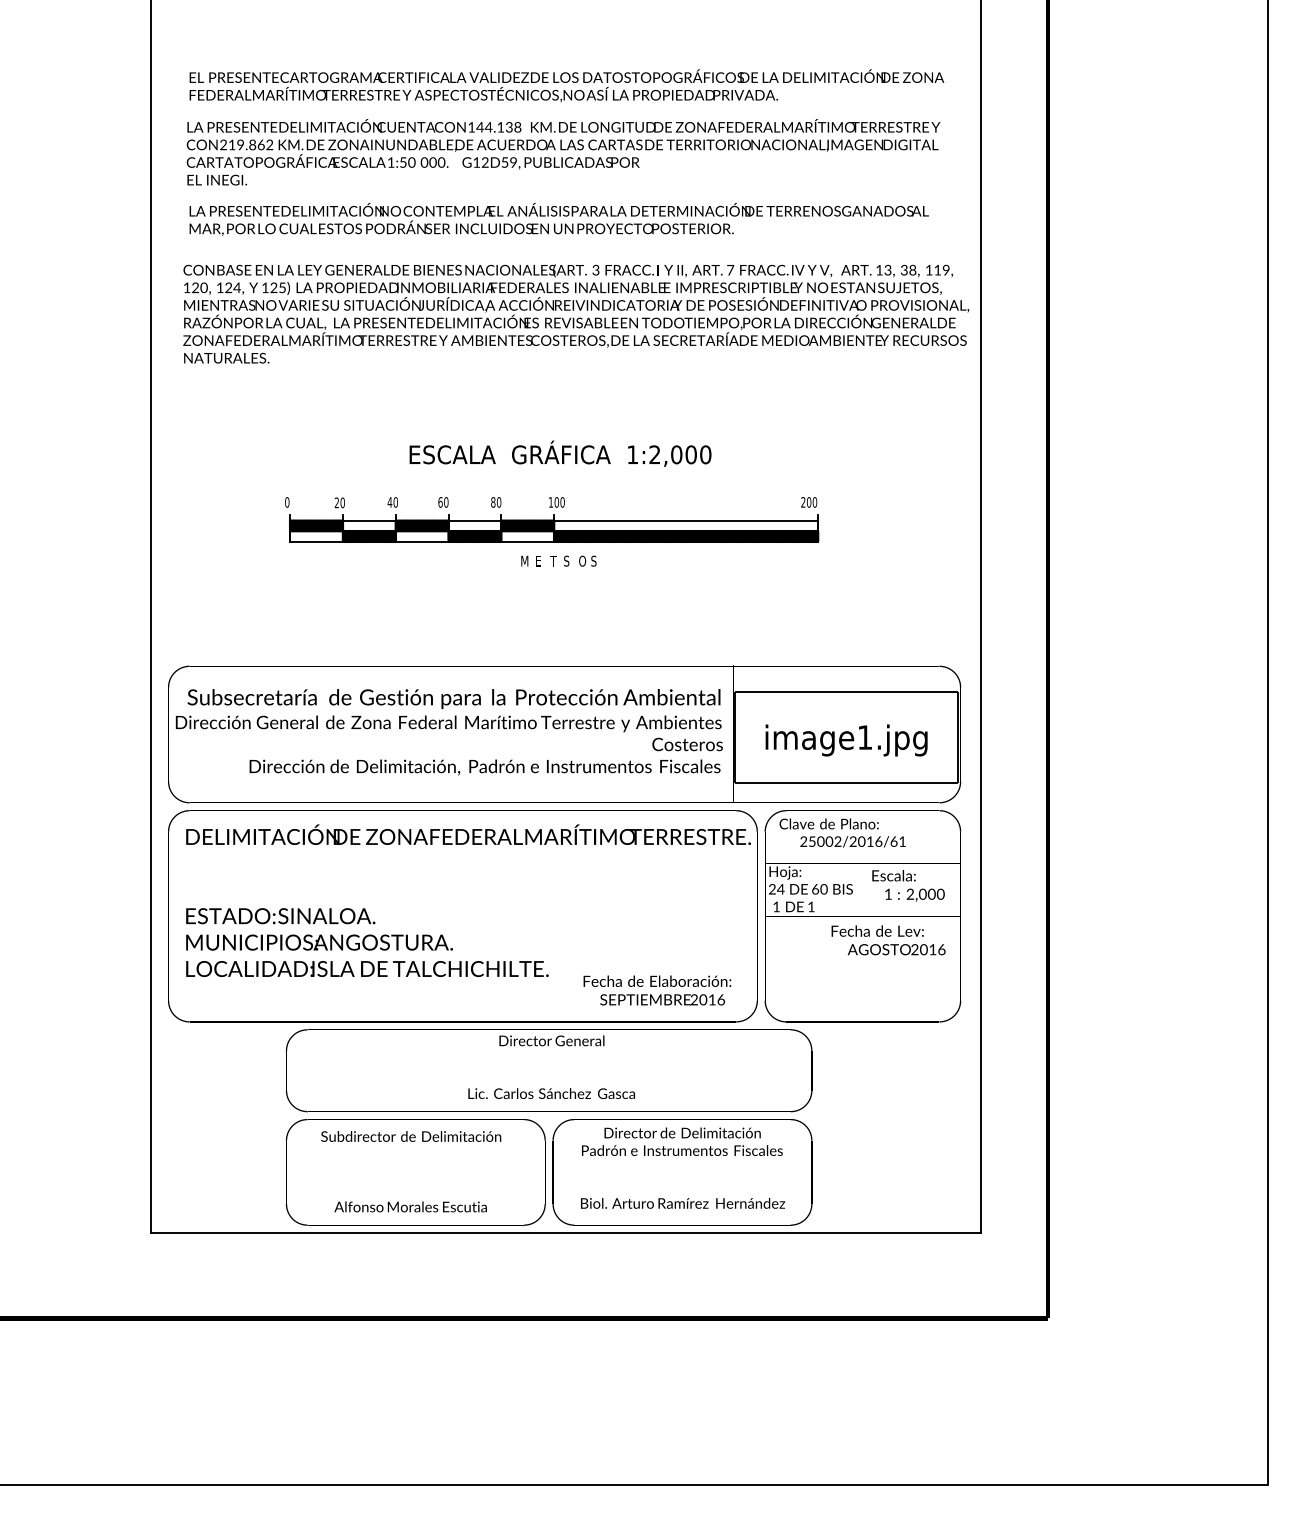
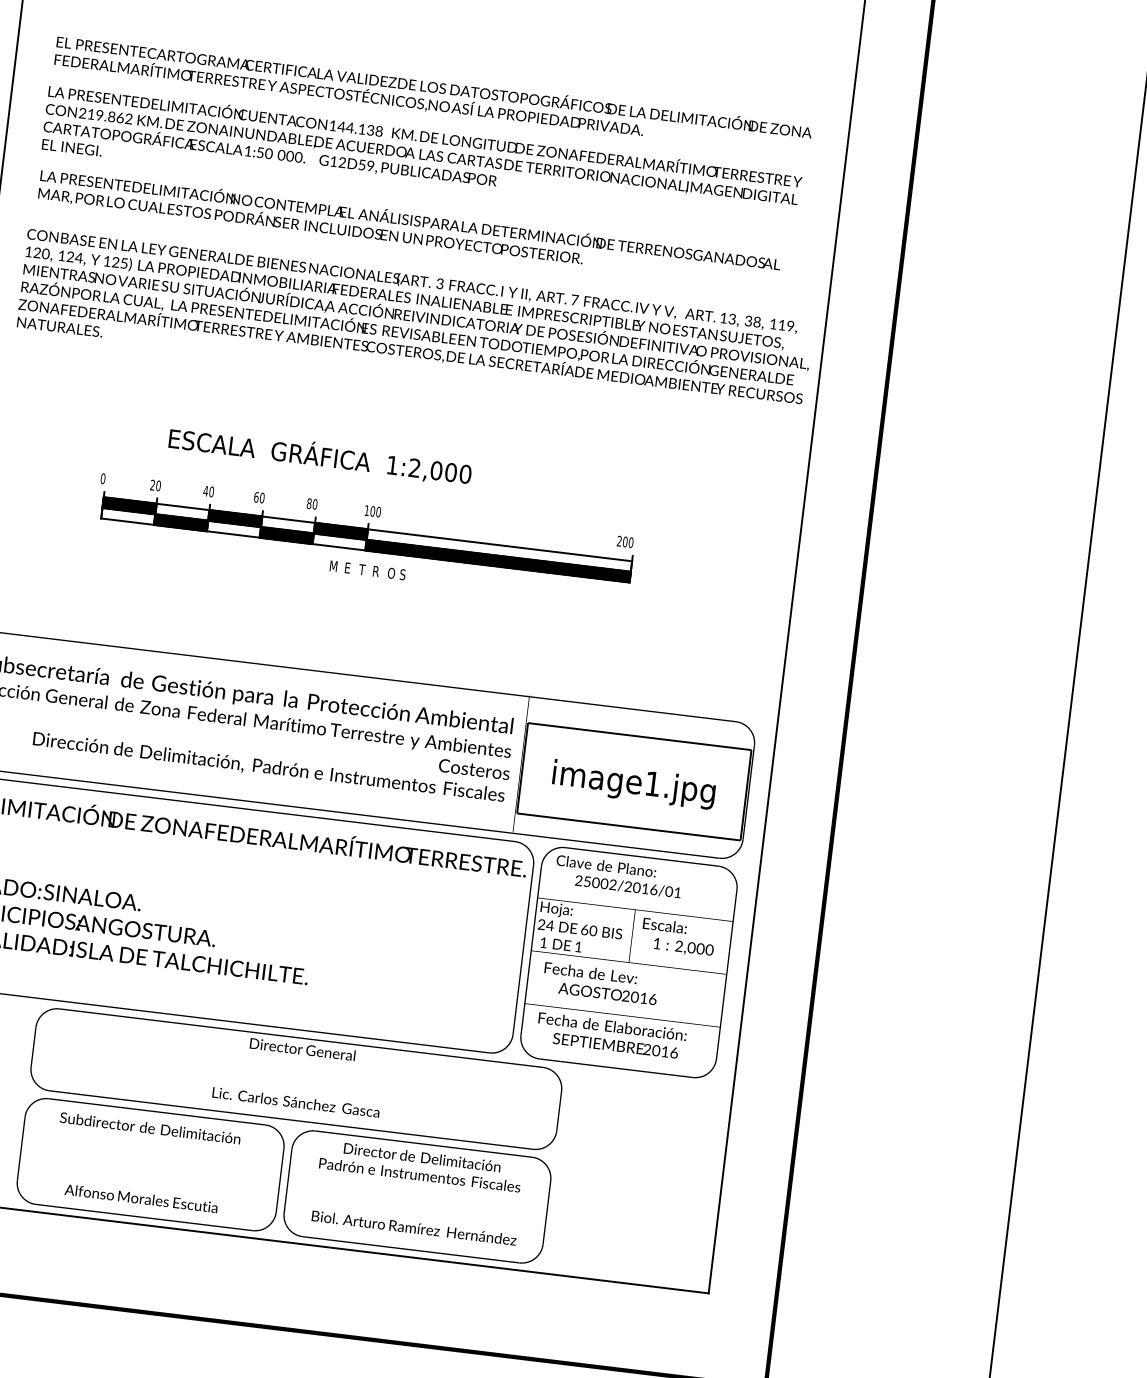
text: (560, 453) -> (320, 455), moved
text: (567, 560) -> (376, 570), S -> R
text: (893, 841) -> (668, 891), 25002/2016/61 -> 25002/2016/01
text: (888, 940) -> (600, 983), moved
text: (657, 990) -> (611, 1035), moved

